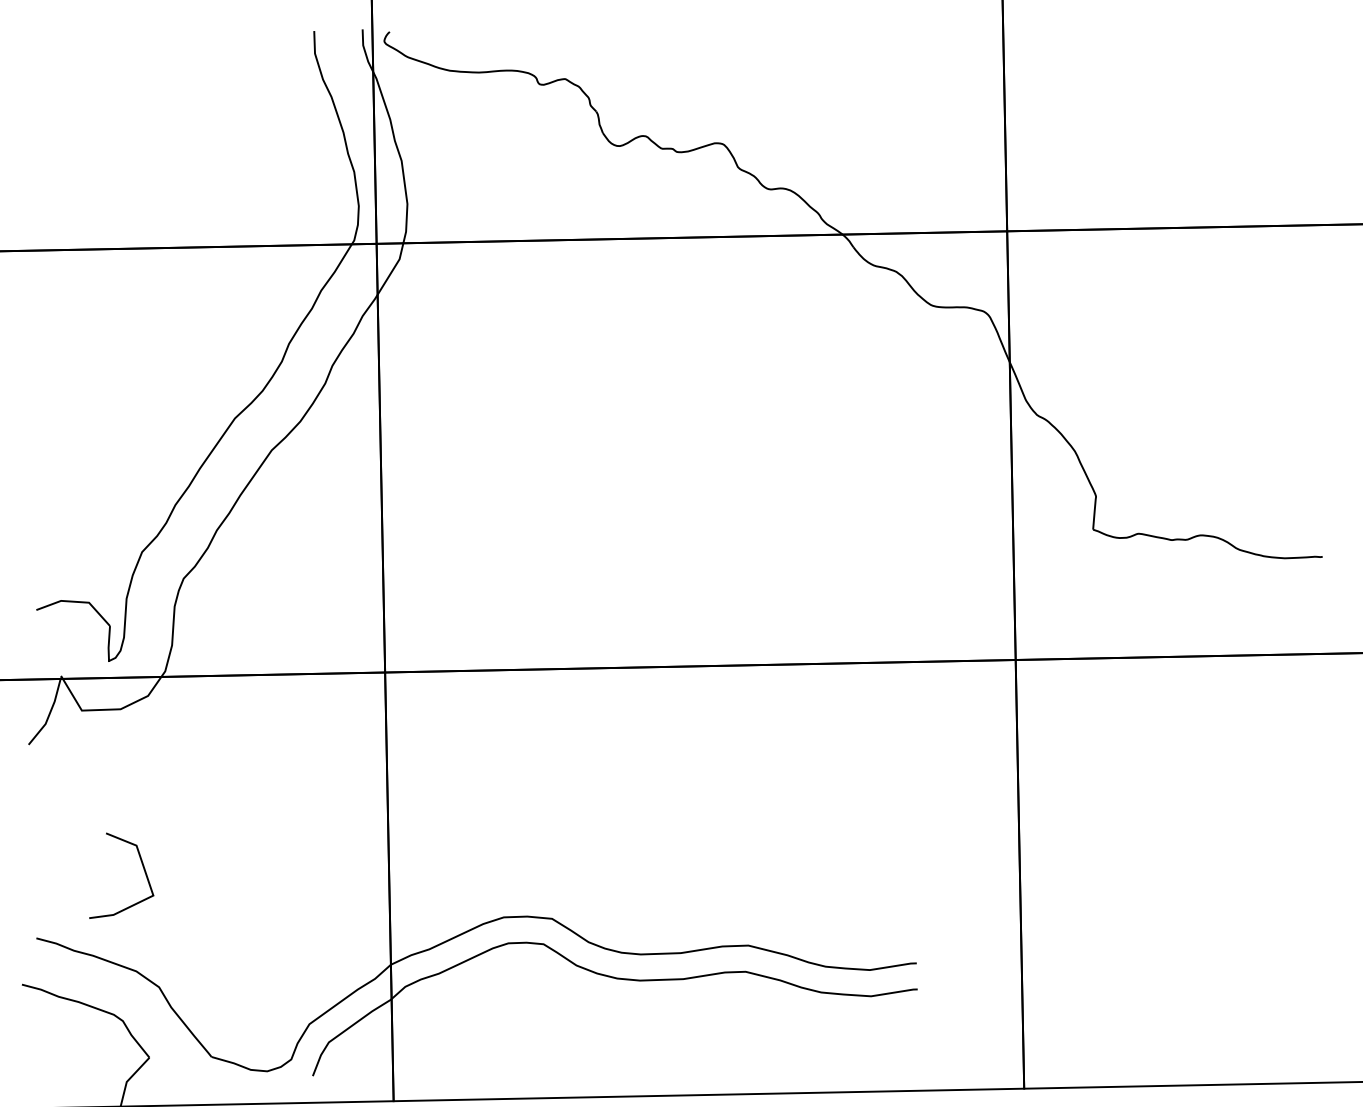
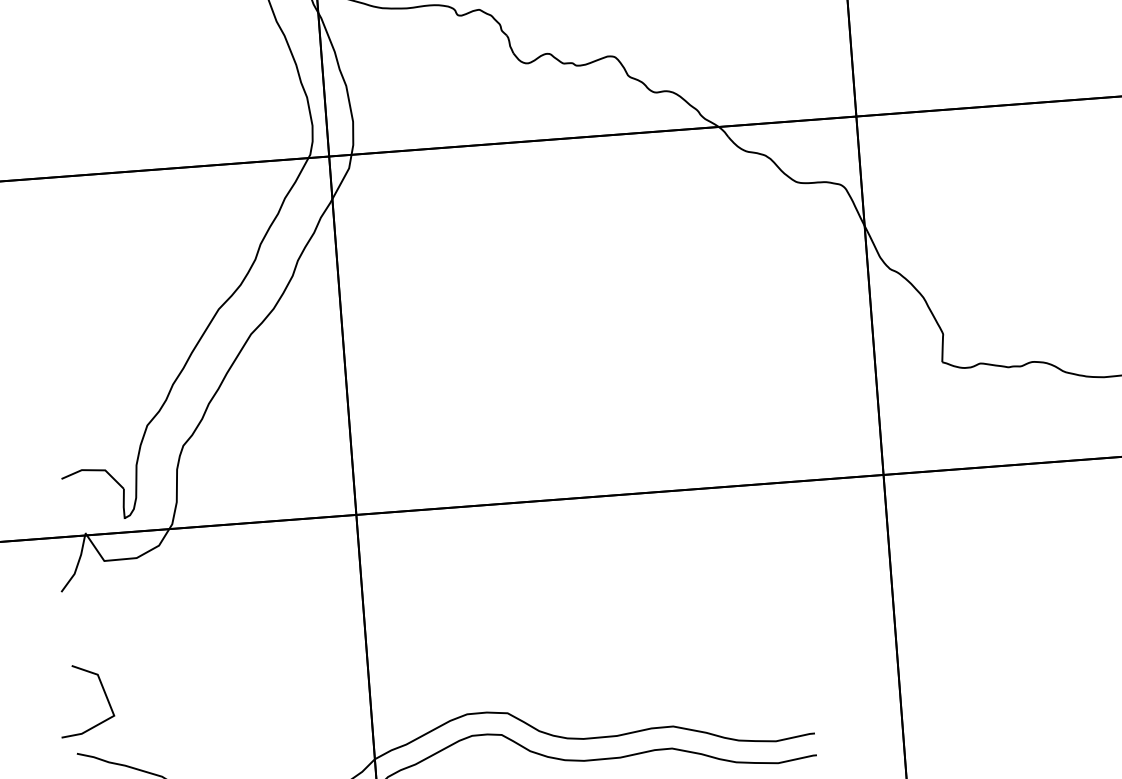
line: (143, 869) -> (104, 694), moved

